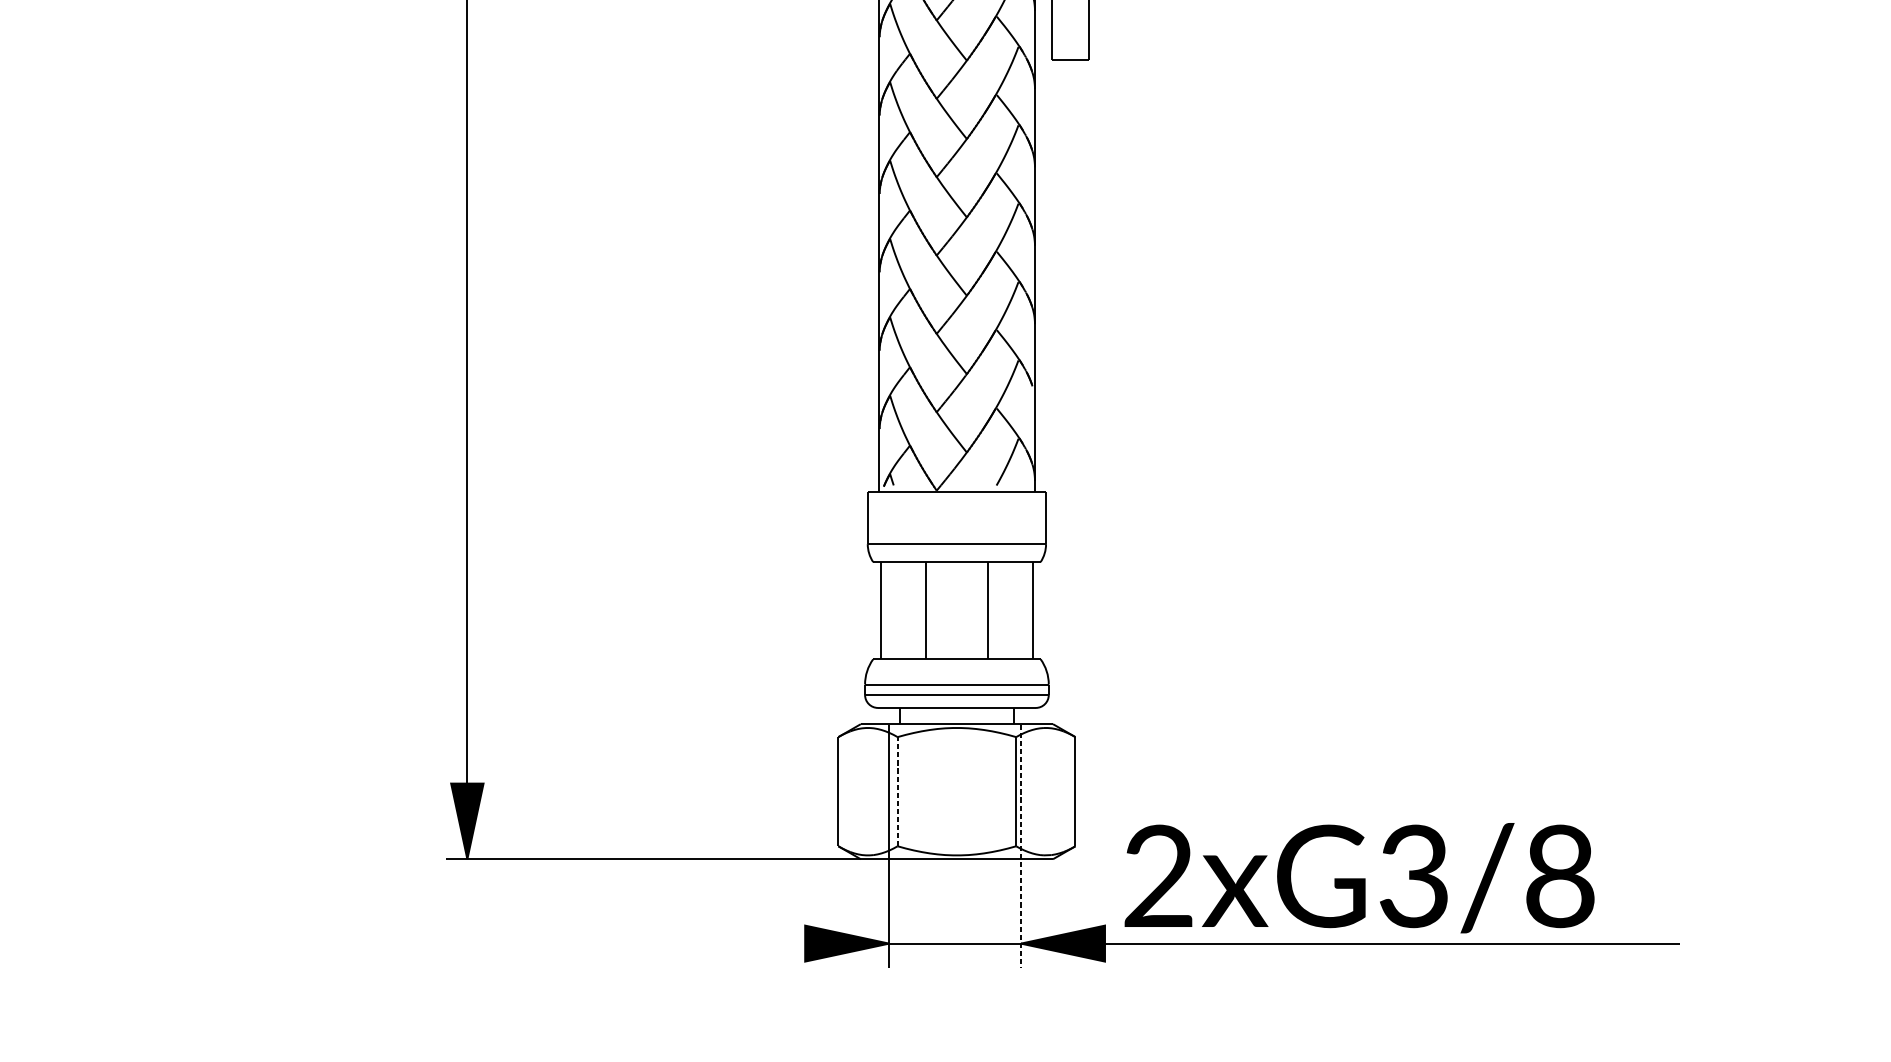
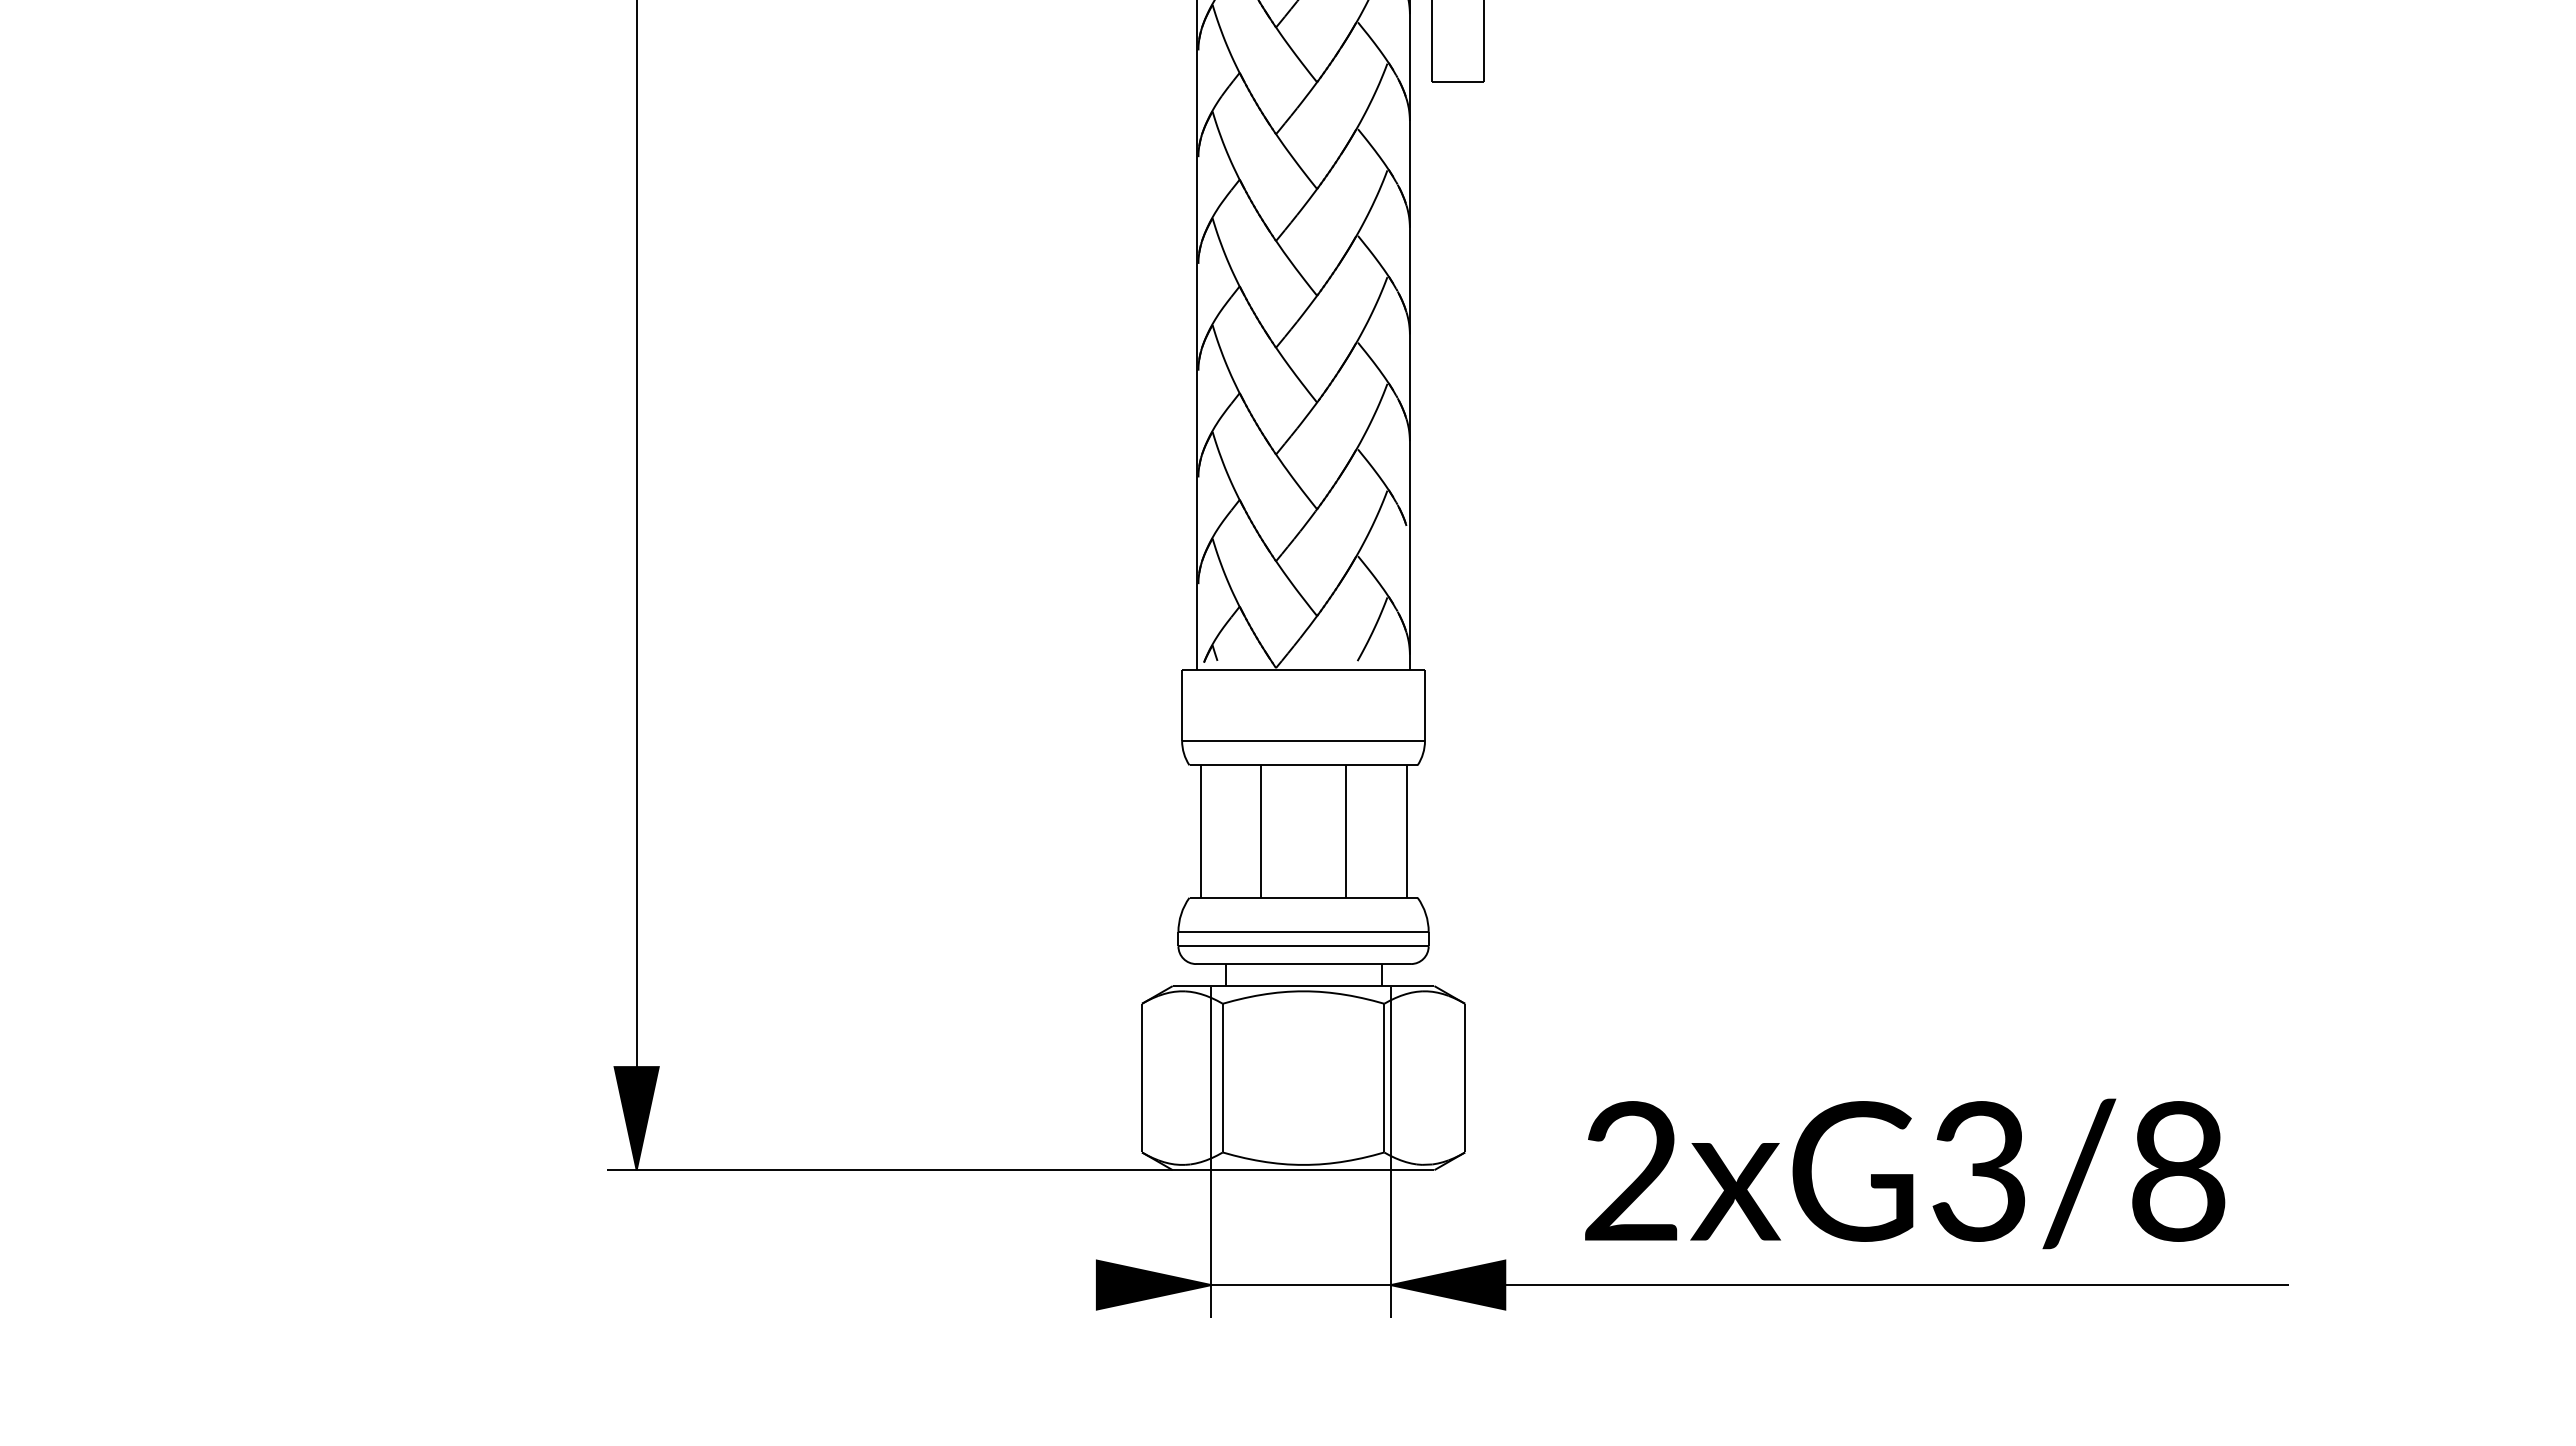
line: (897, 791) -> (1222, 1077), dashed -> solid
line: (1020, 846) -> (1390, 1152), dashed -> solid
text: (1359, 877) -> (1905, 1173), moved

